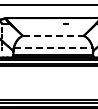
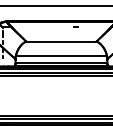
line: (53, 35) -> (61, 41), dashed -> solid
line: (53, 48) -> (61, 56), dashed -> solid

